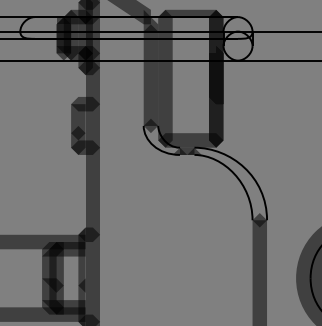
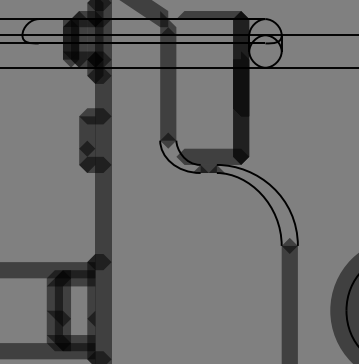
fill: (165, 78) -> (184, 87), removed

